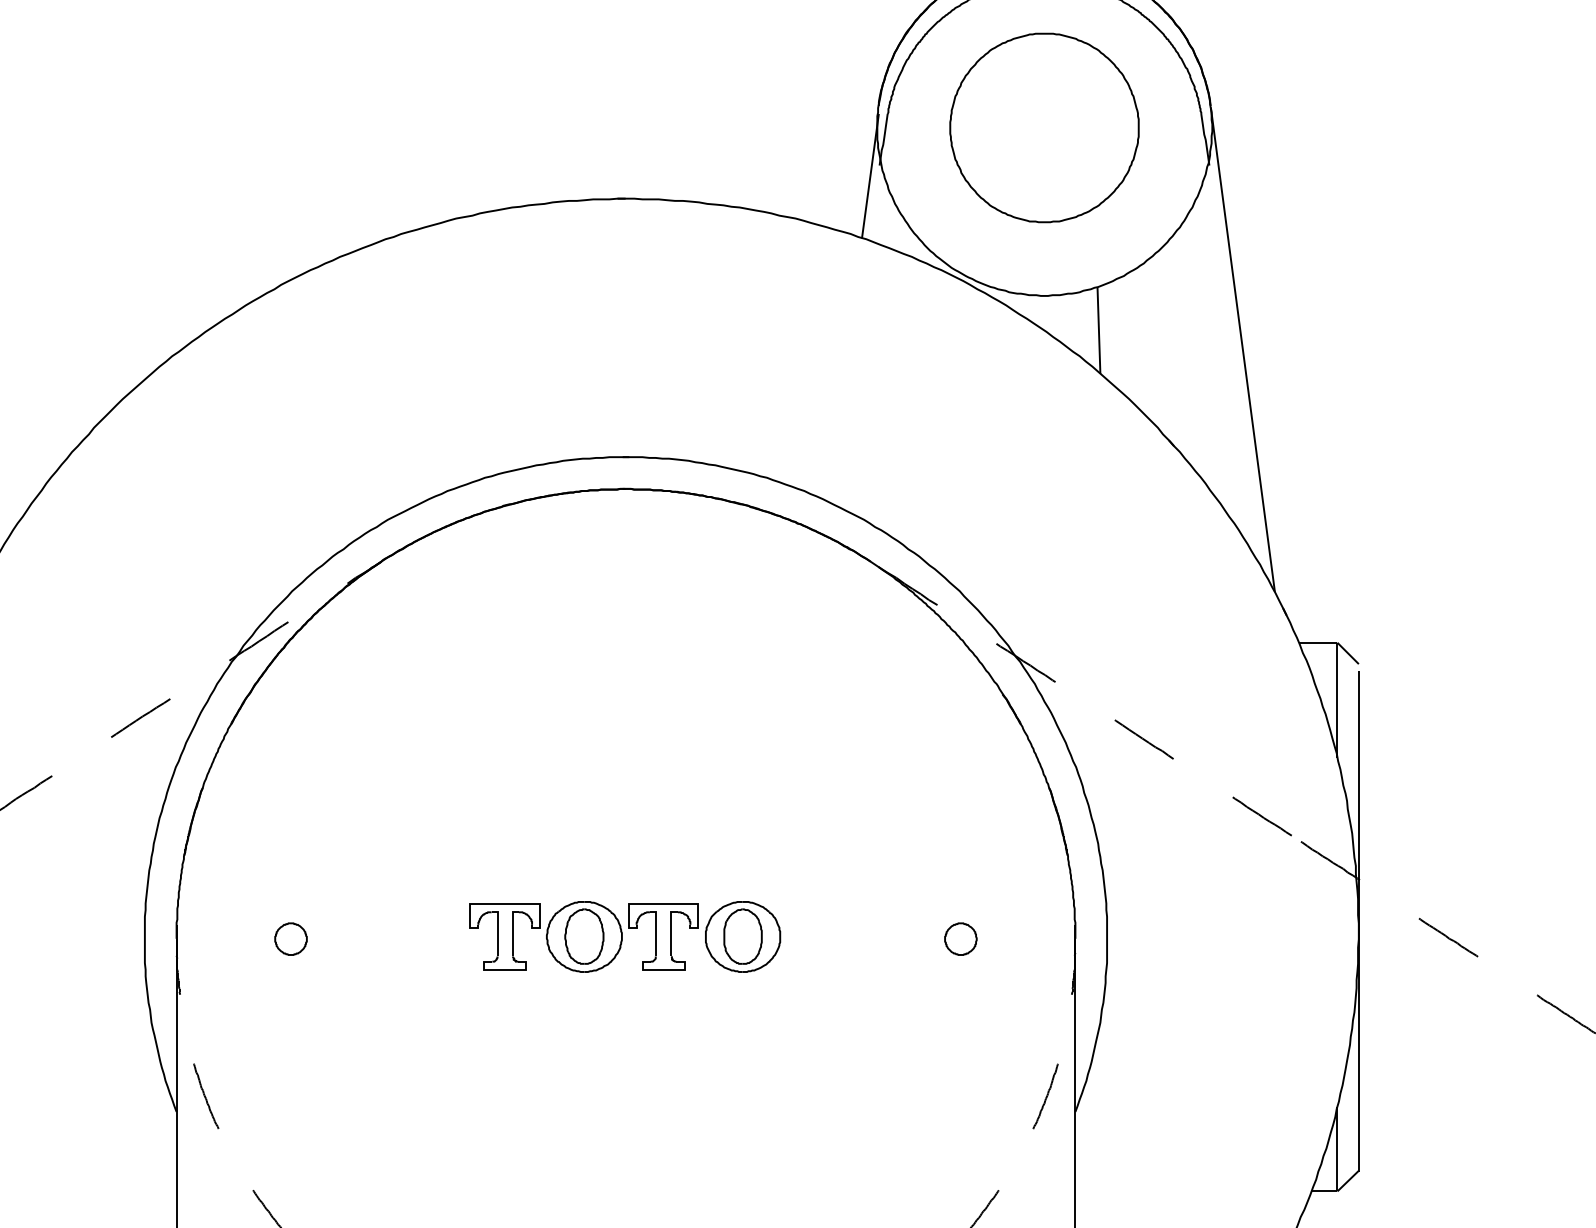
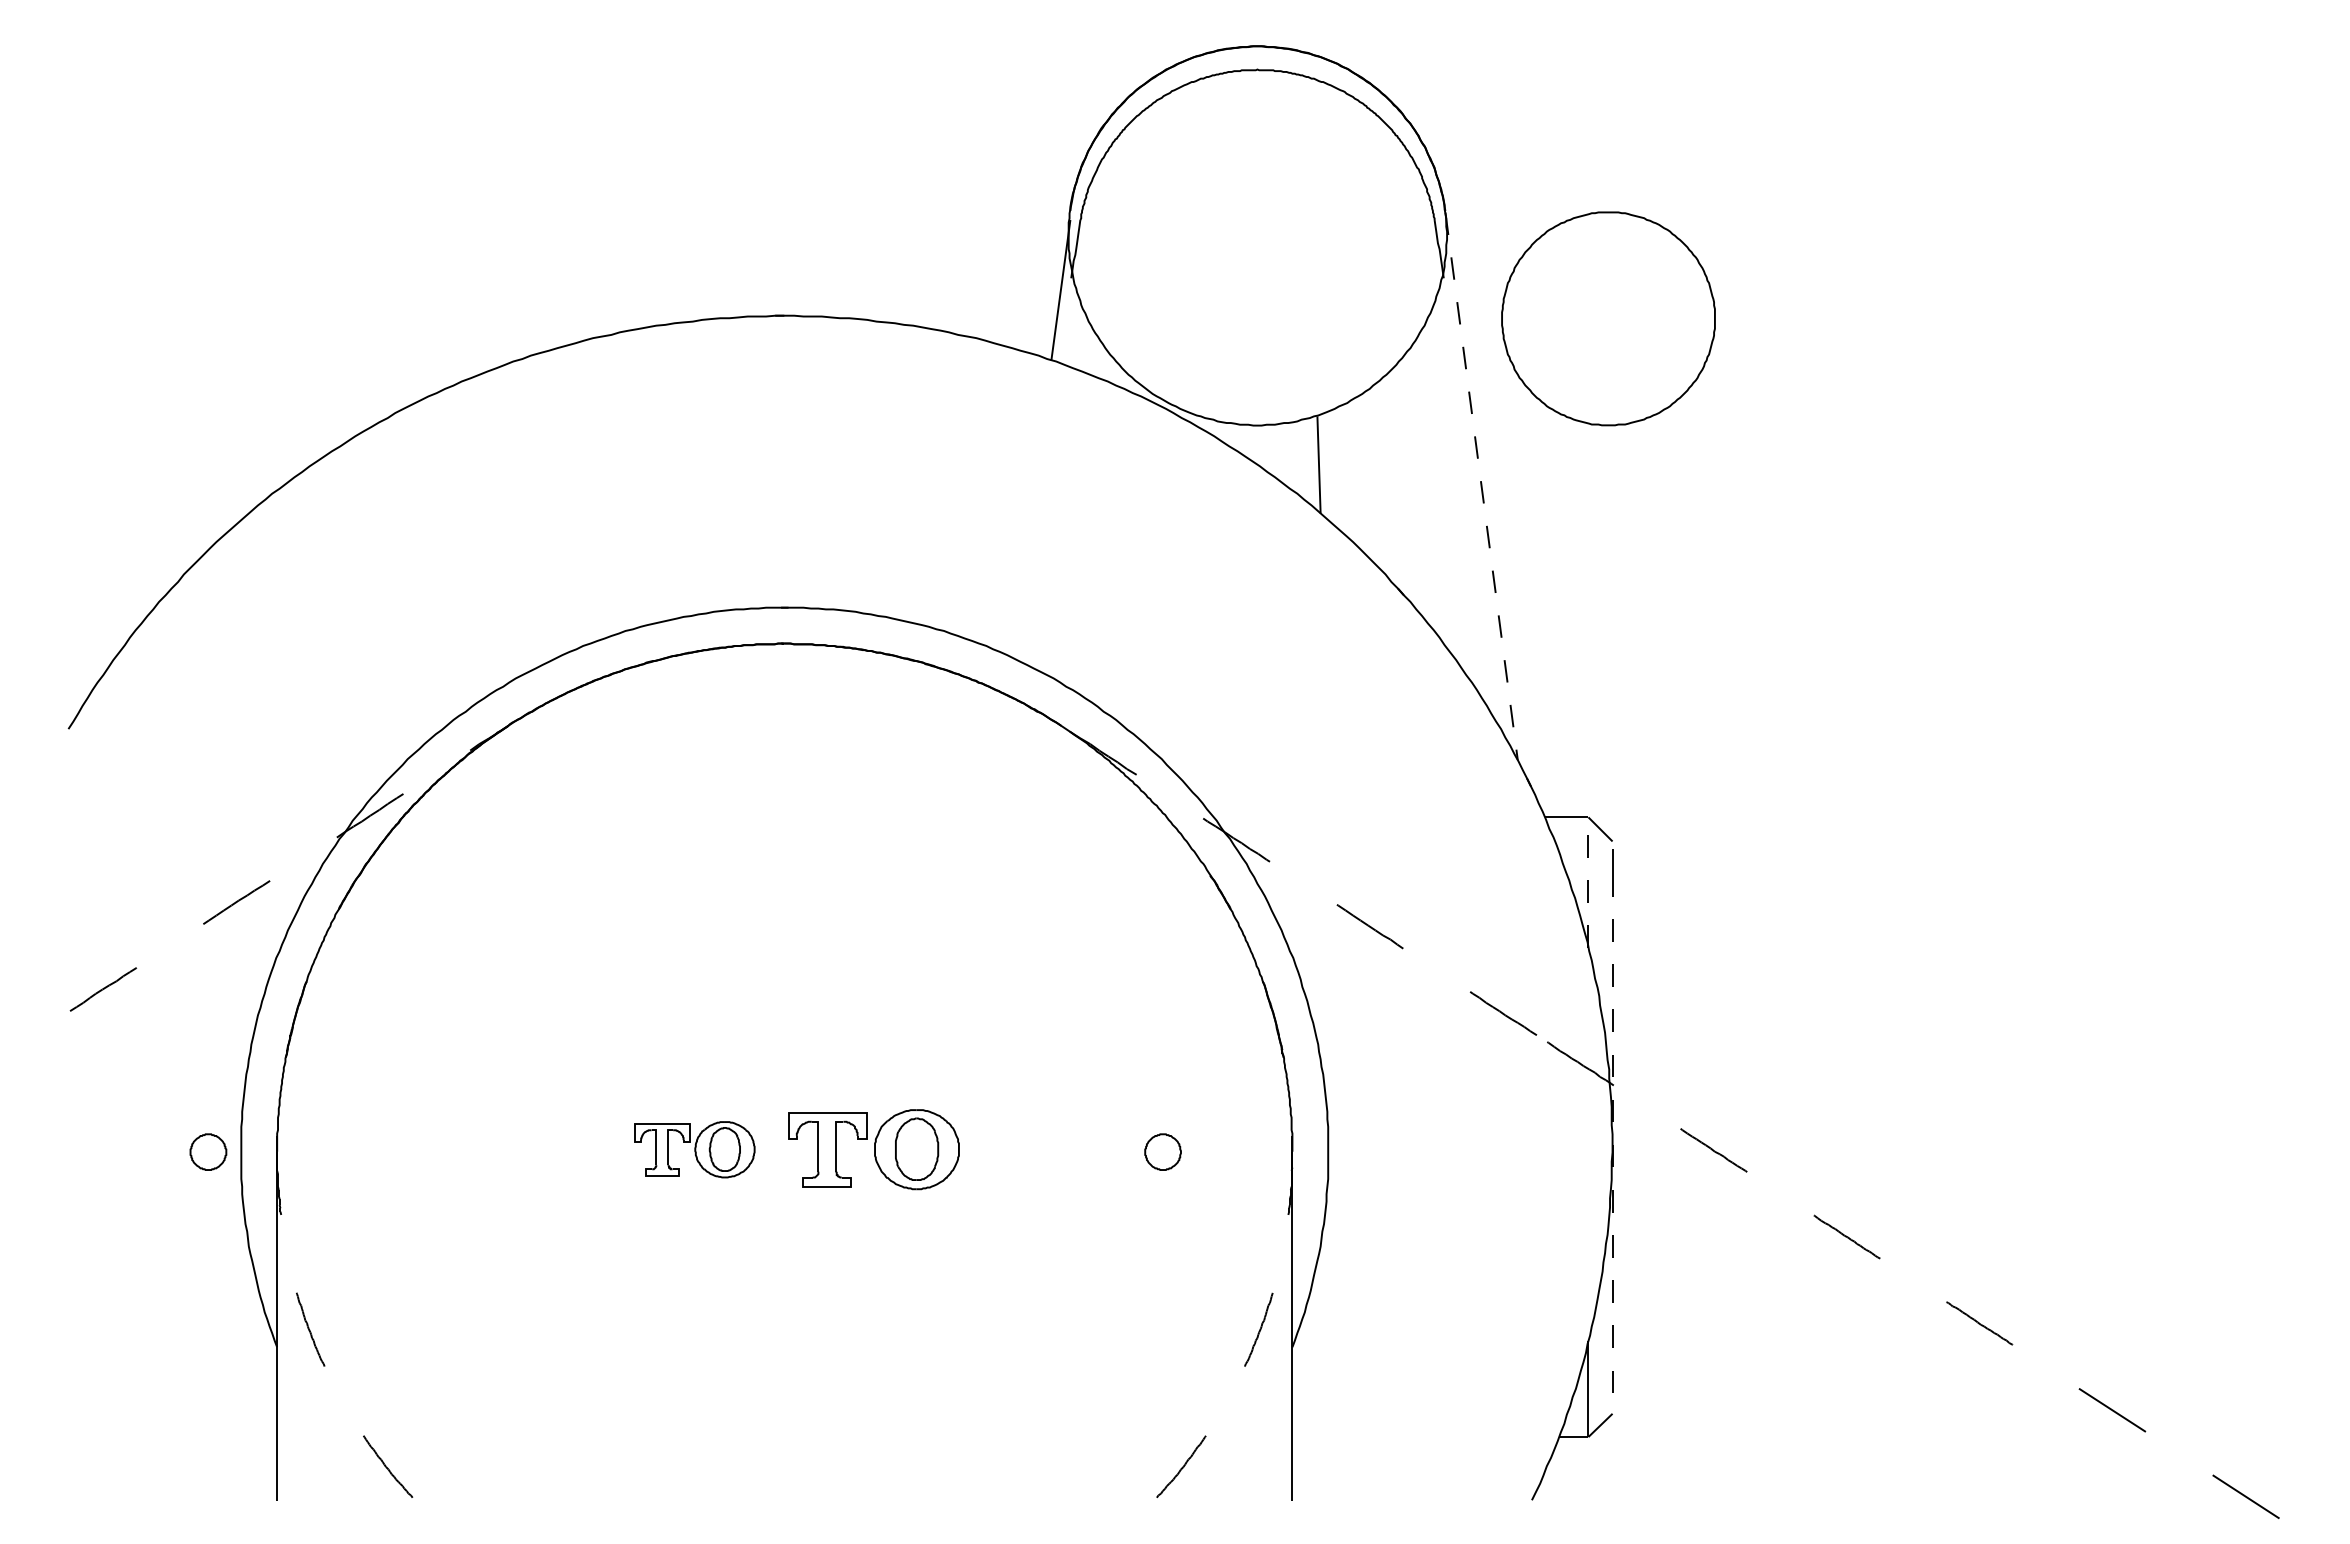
part: (1044, 127) -> (1608, 318), moved
line: (1242, 349) -> (1481, 486), solid -> dashed
line: (1337, 700) -> (1588, 882), solid -> dashed
line: (1358, 932) -> (1612, 1144), solid -> dashed
part: (546, 936) -> (694, 1149), size x0.7
part: (291, 938) -> (208, 1151), moved

